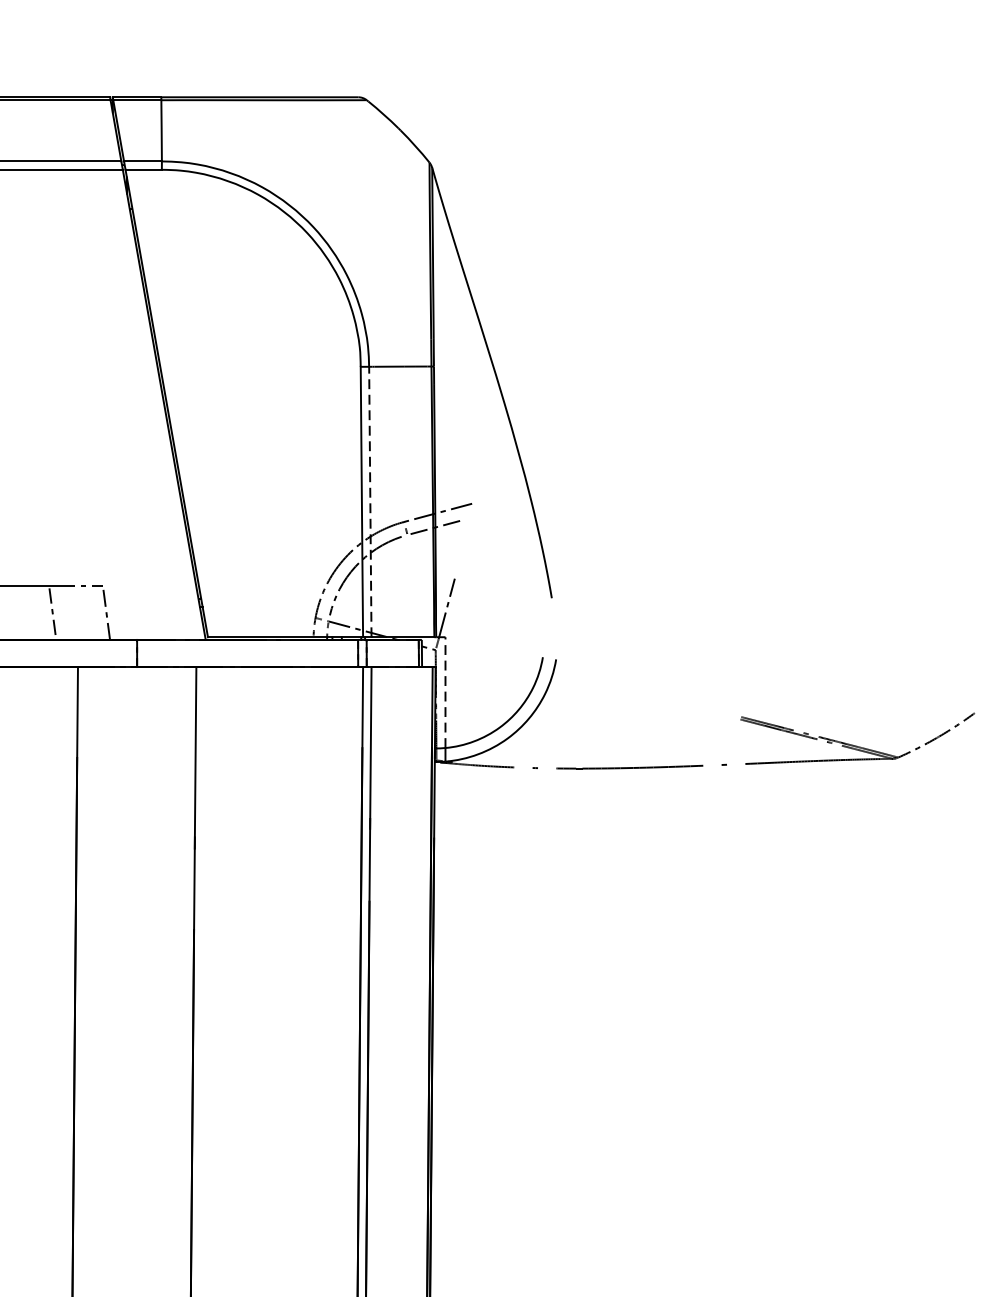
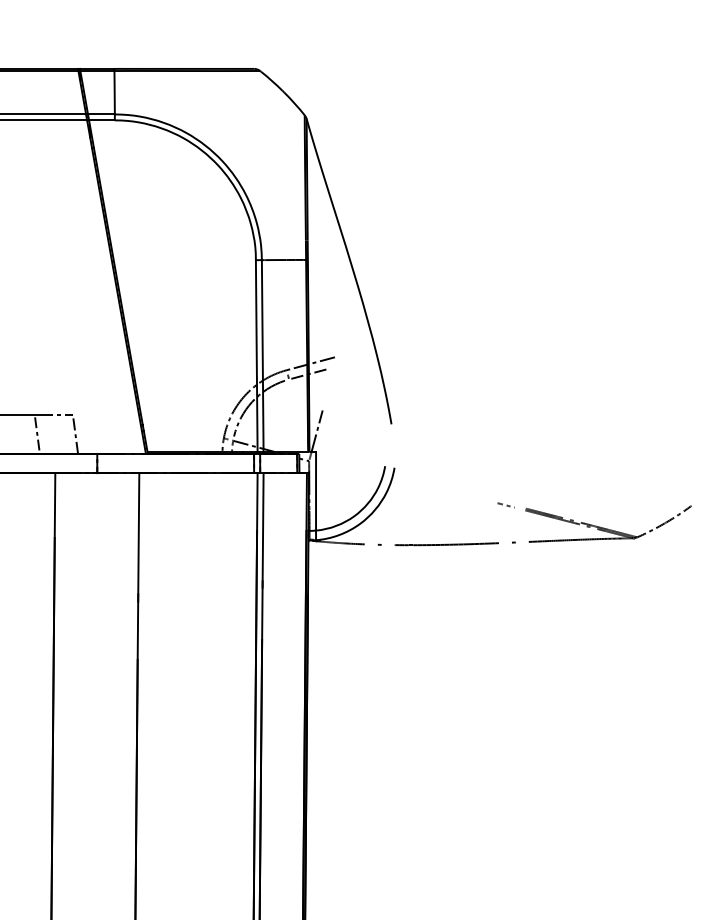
line: (370, 502) -> (262, 356), dashed -> solid
line: (446, 691) -> (316, 490), dashed -> solid
curve: (713, 712) -> (506, 505), added

